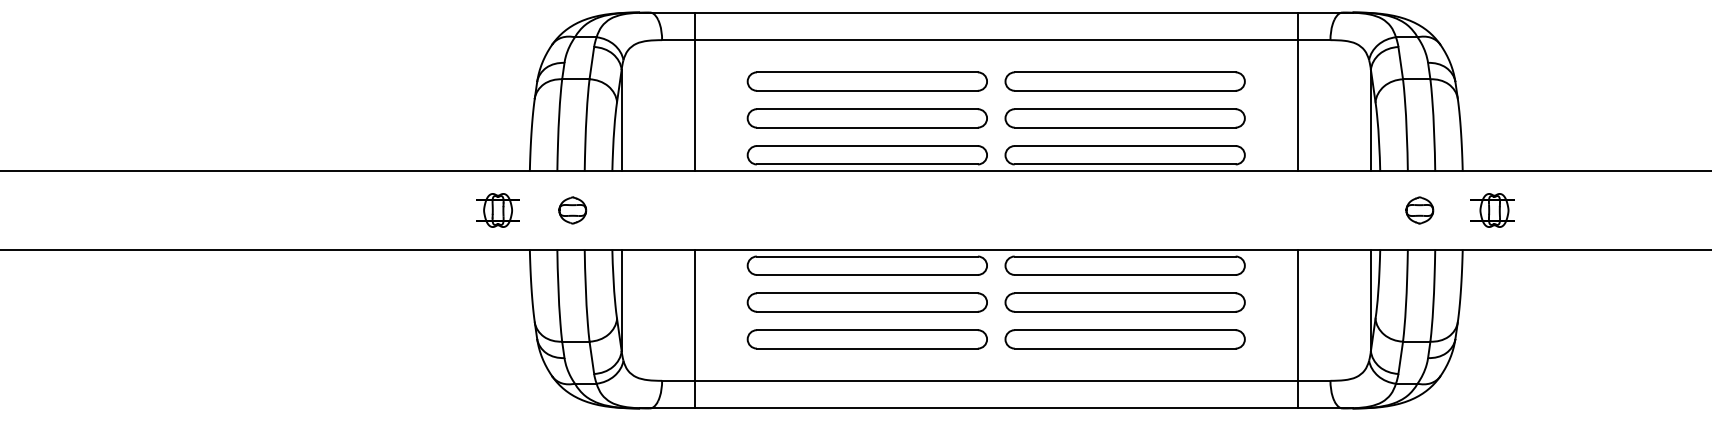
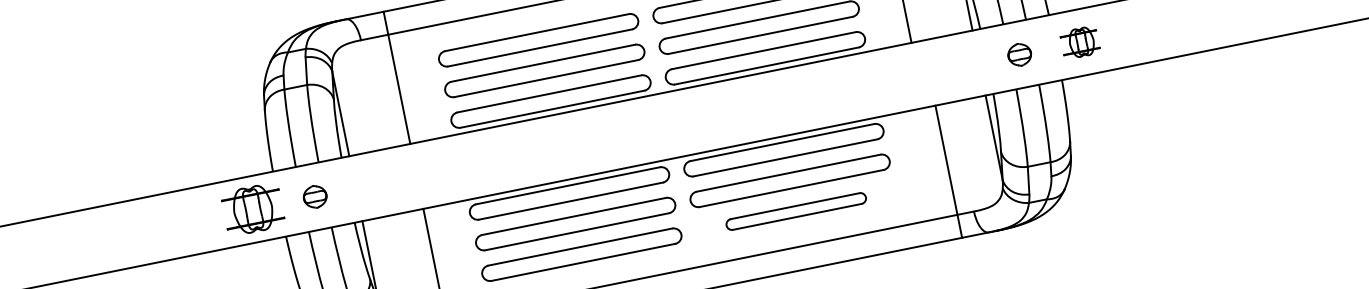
part: (497, 210) -> (252, 209), size x1.6
line: (1297, 328) -> (948, 171), moved
part: (1124, 339) -> (795, 211), size x0.7

